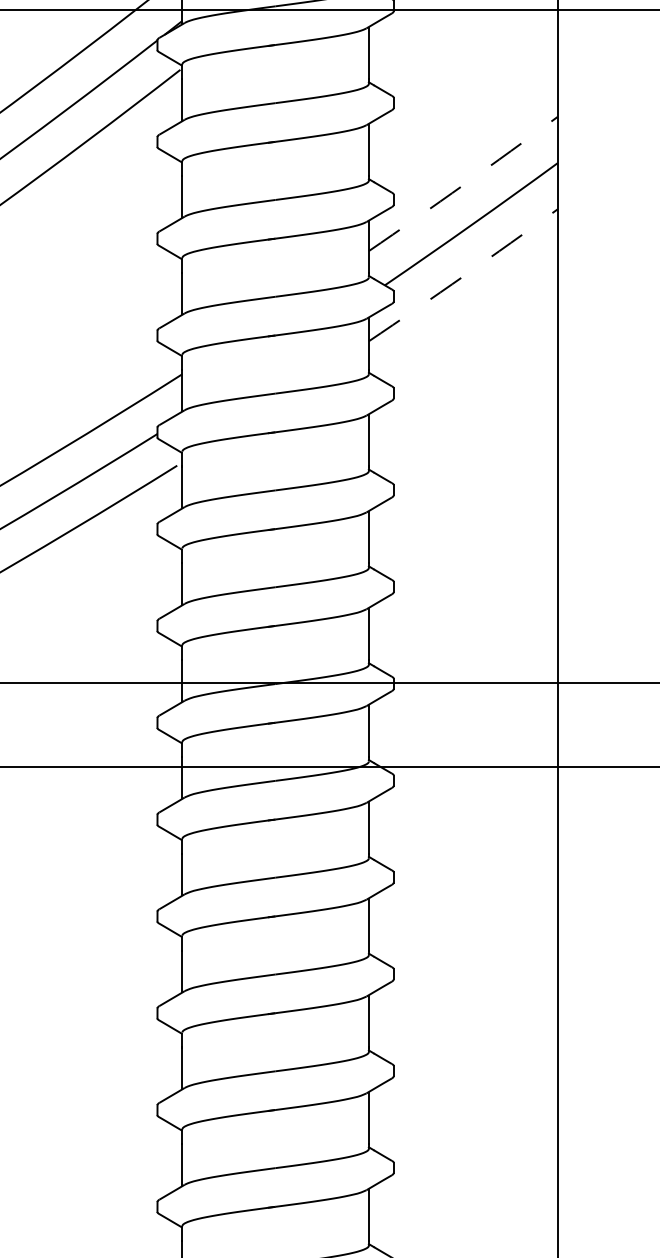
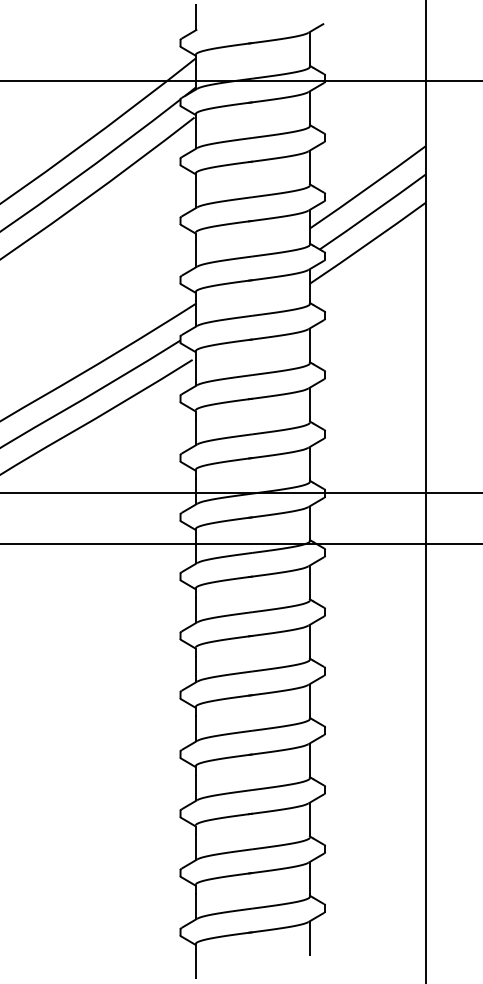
line: (464, 184) -> (368, 187), dashed -> solid
line: (464, 275) -> (368, 243), dashed -> solid

